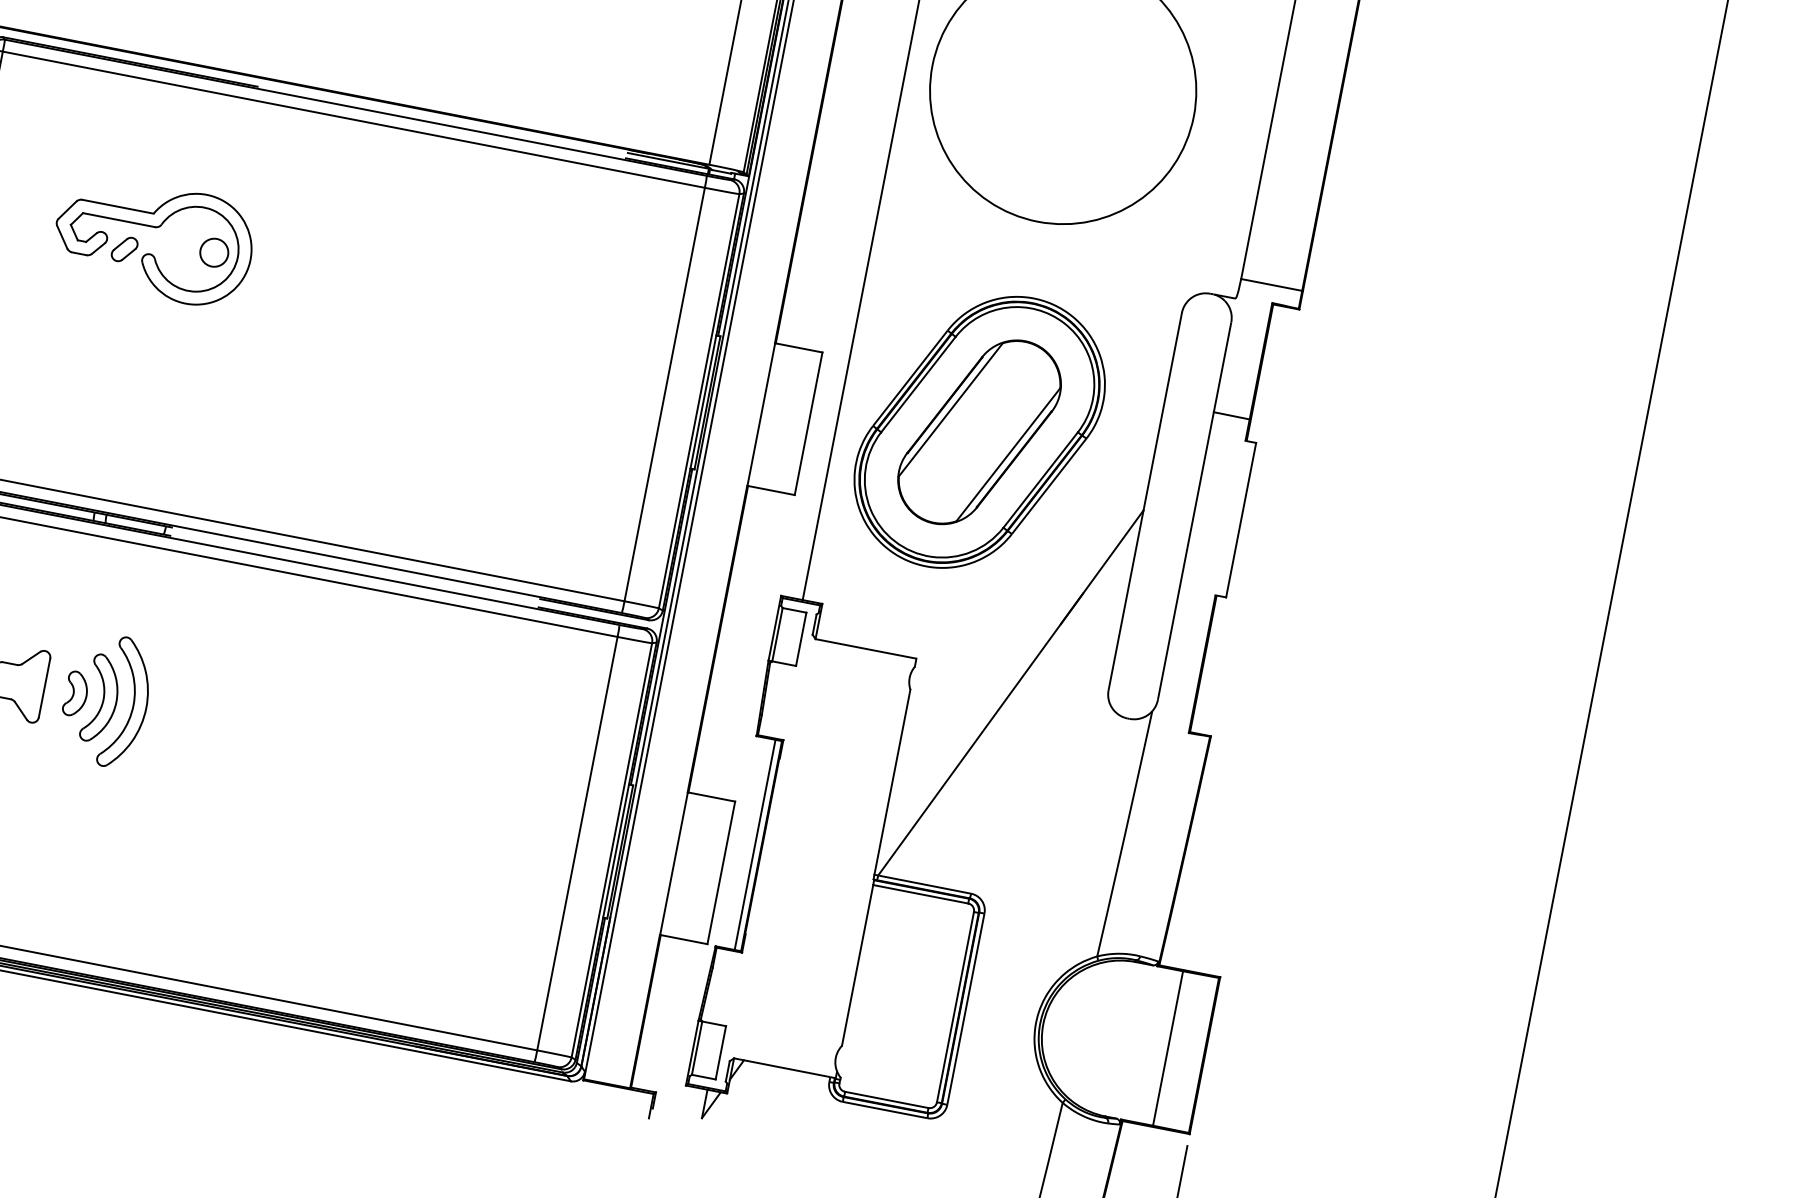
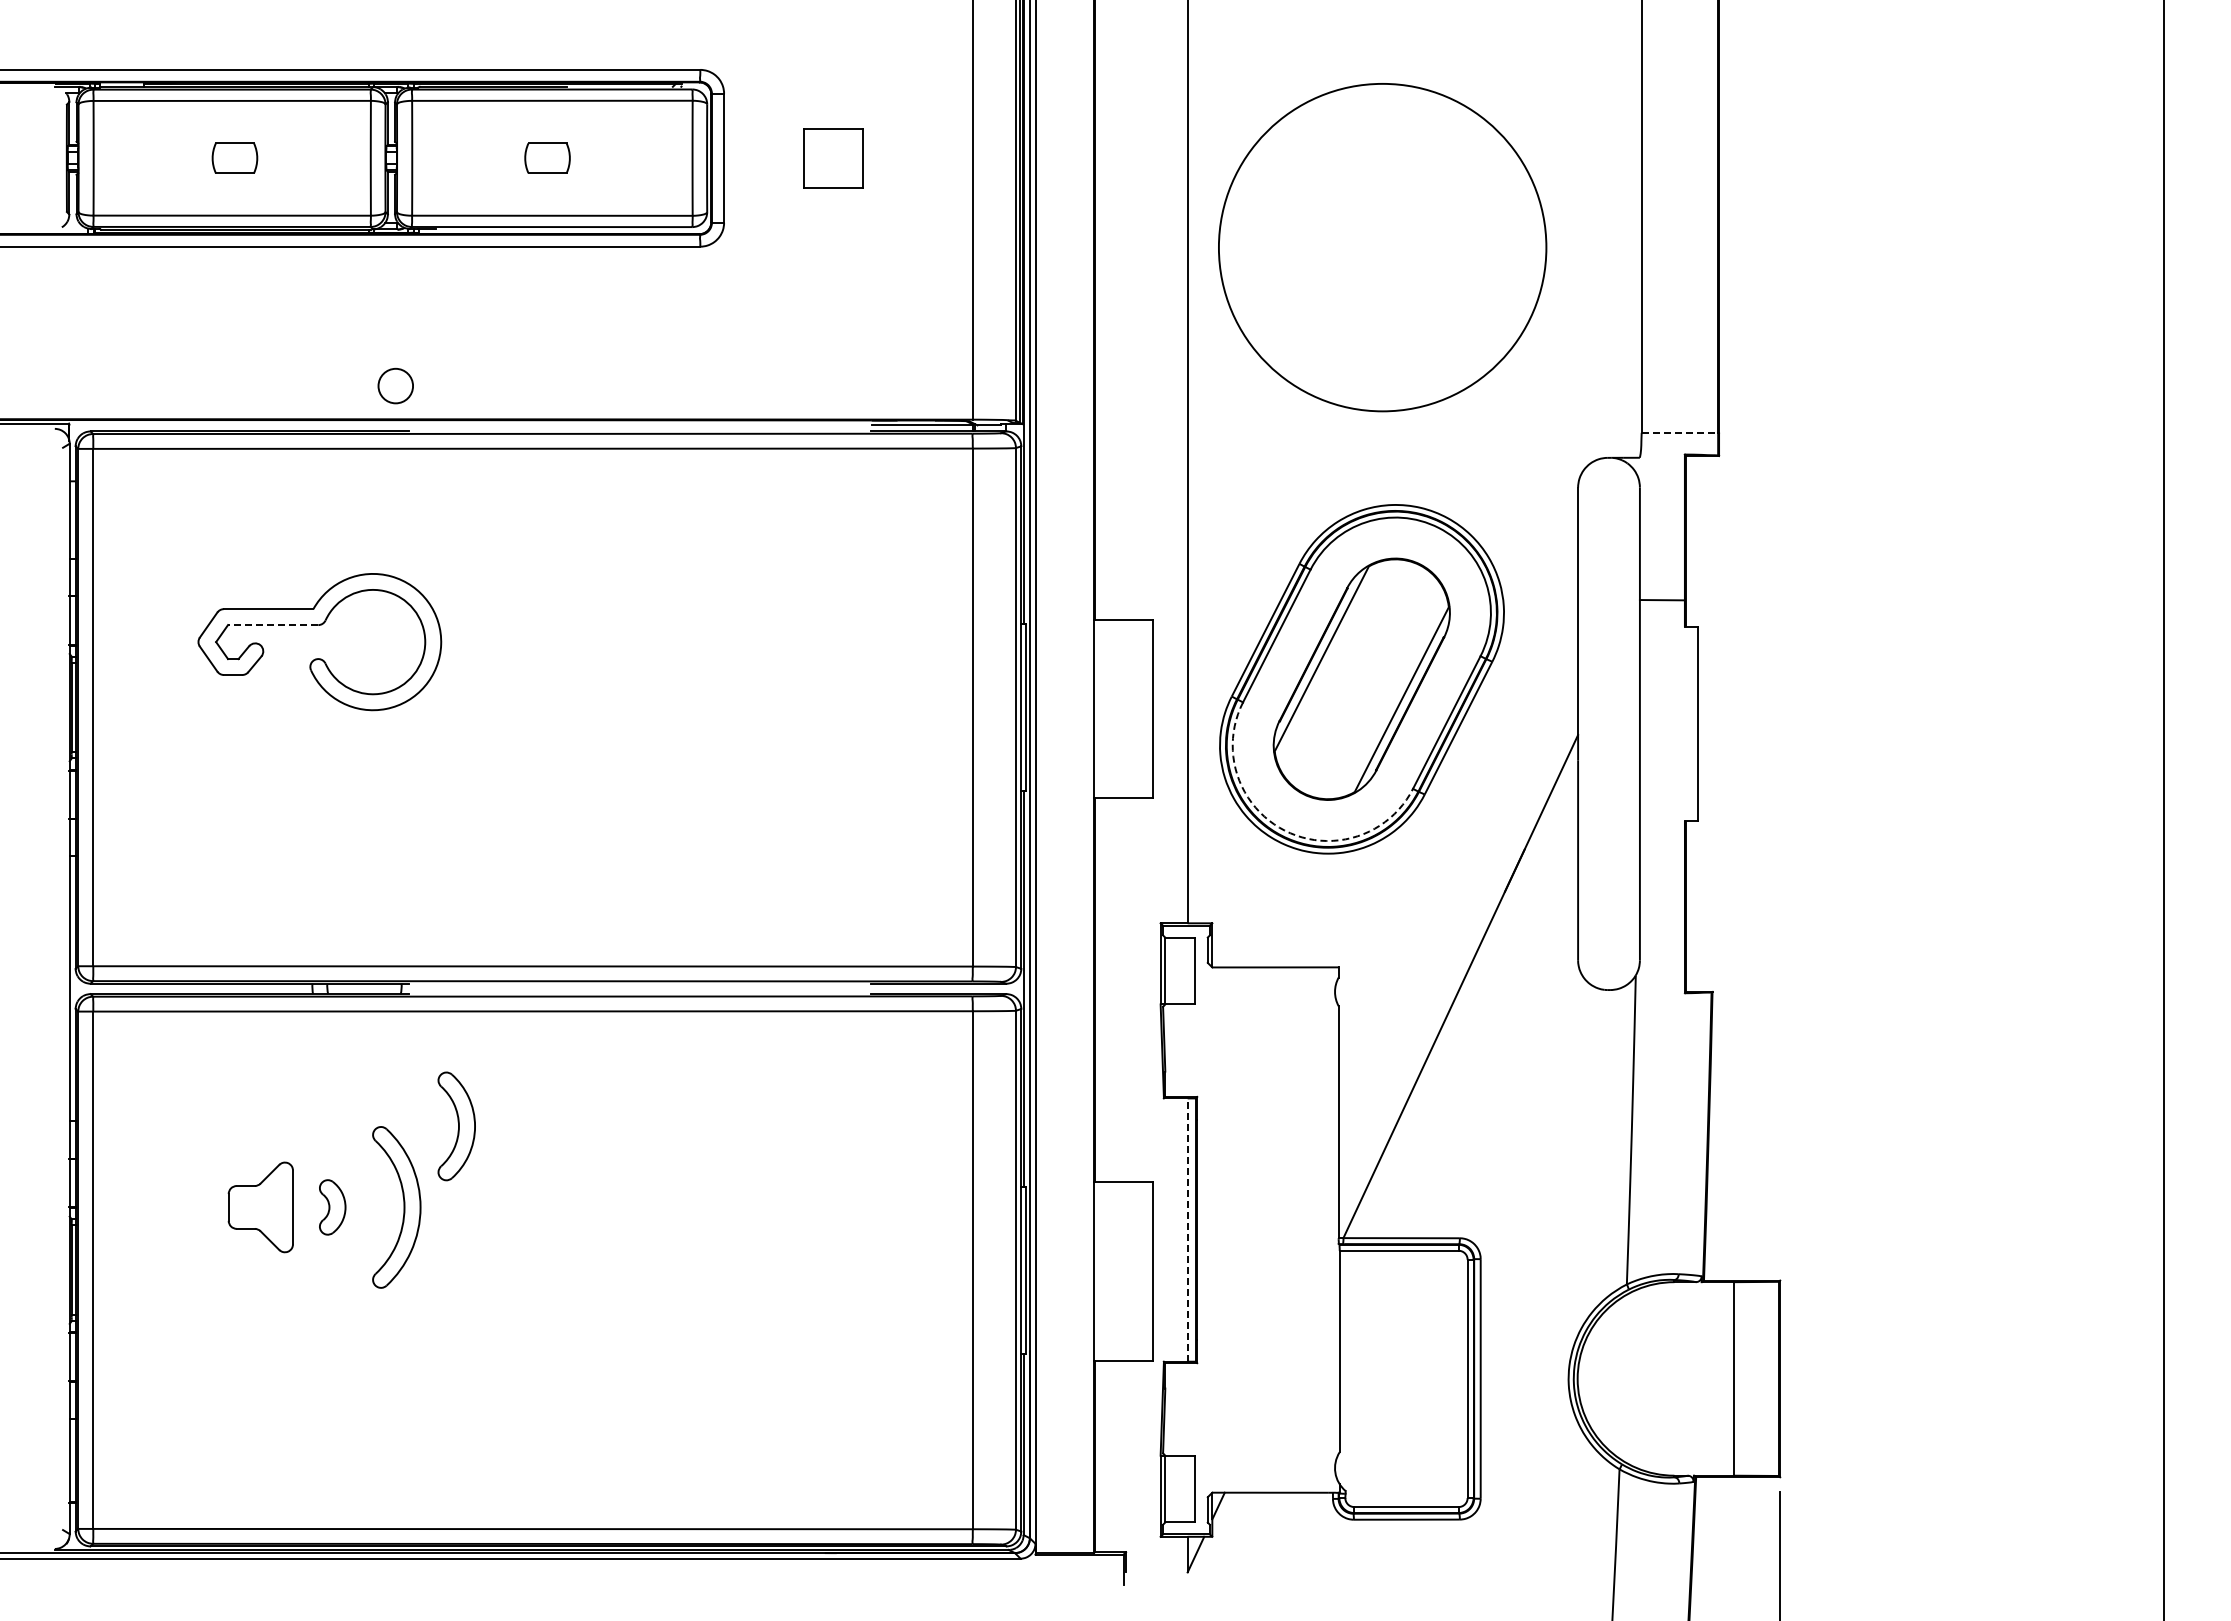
line: (118, 220) -> (272, 625), solid -> dashed
part: (124, 248) -> (286, 658), removed
circle: (214, 252) -> (395, 385), moved
line: (1272, 284) -> (1680, 432), solid -> dashed
arc: (894, 541) -> (1284, 830), solid -> dashed
part: (101, 699) -> (456, 1126), moved
line: (754, 845) -> (1187, 1230), solid -> dashed

